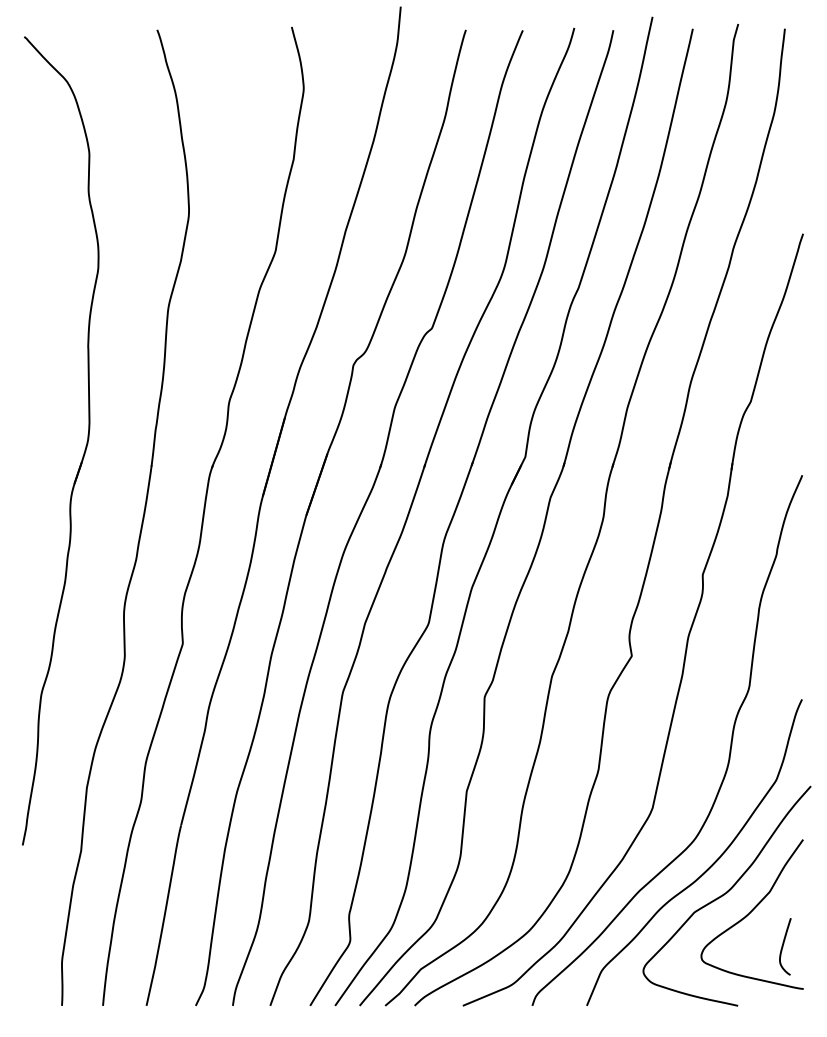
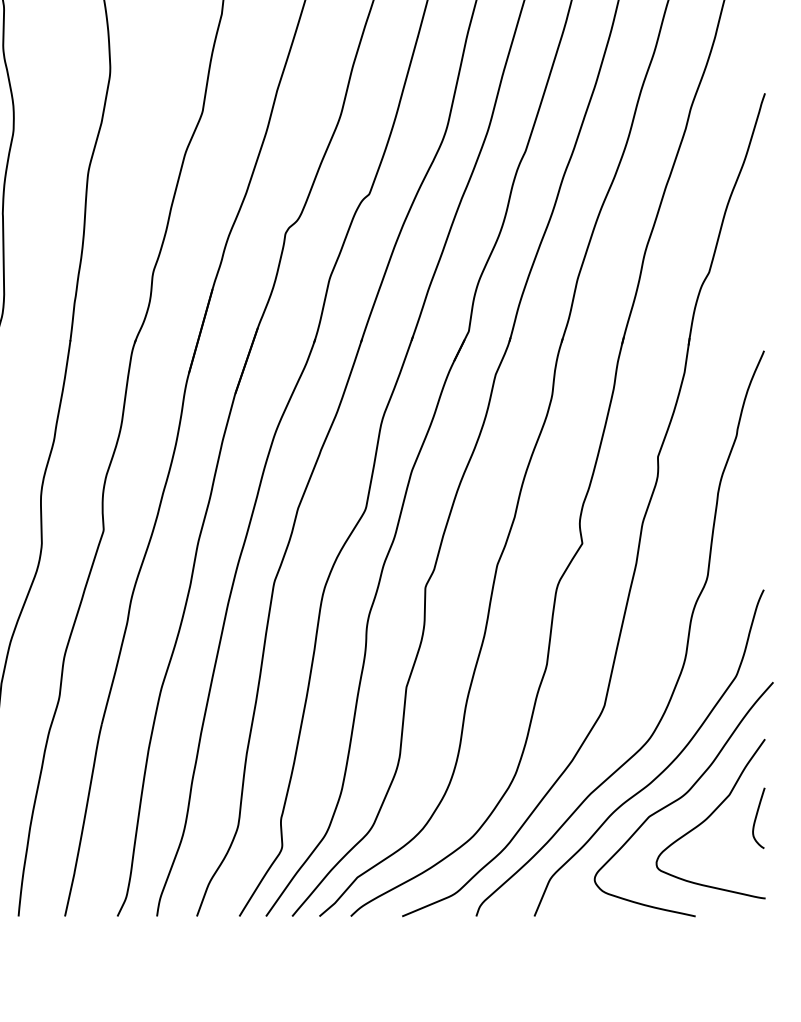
curve: (783, 946) -> (756, 817), moved

